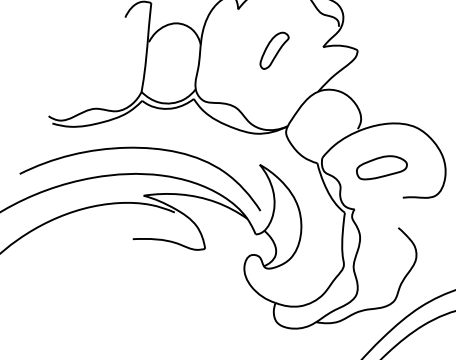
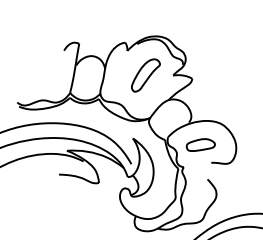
part: (273, 50) -> (145, 75), size x1.67

